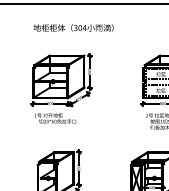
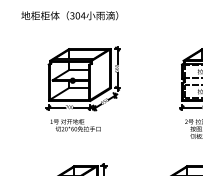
text: (73, 27) -> (69, 15), moved

